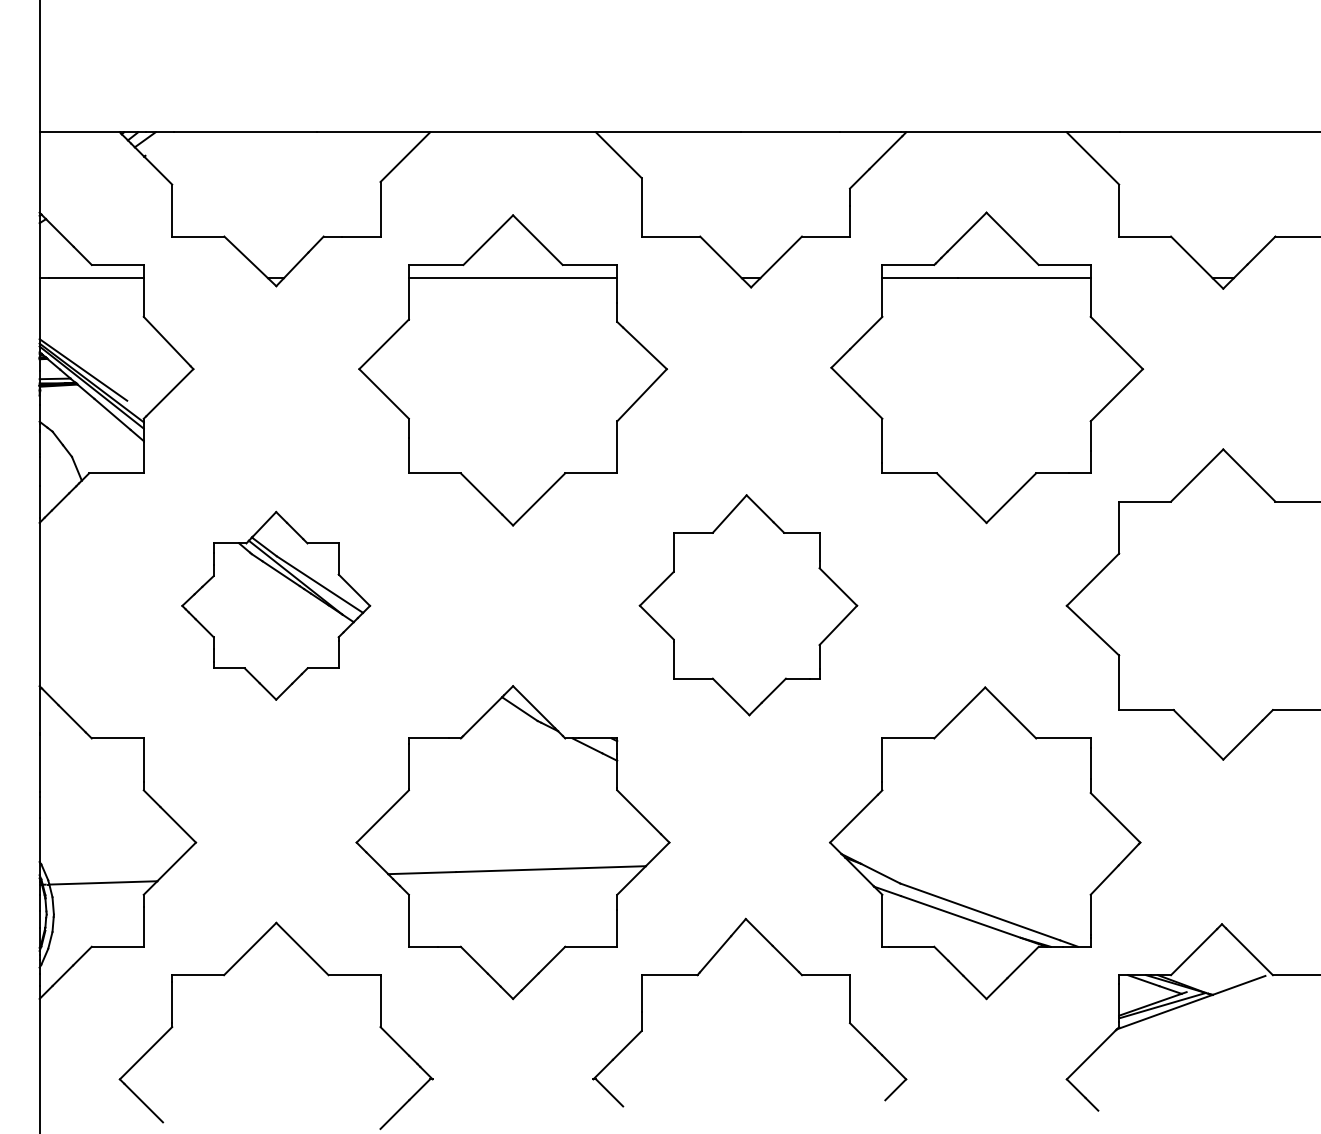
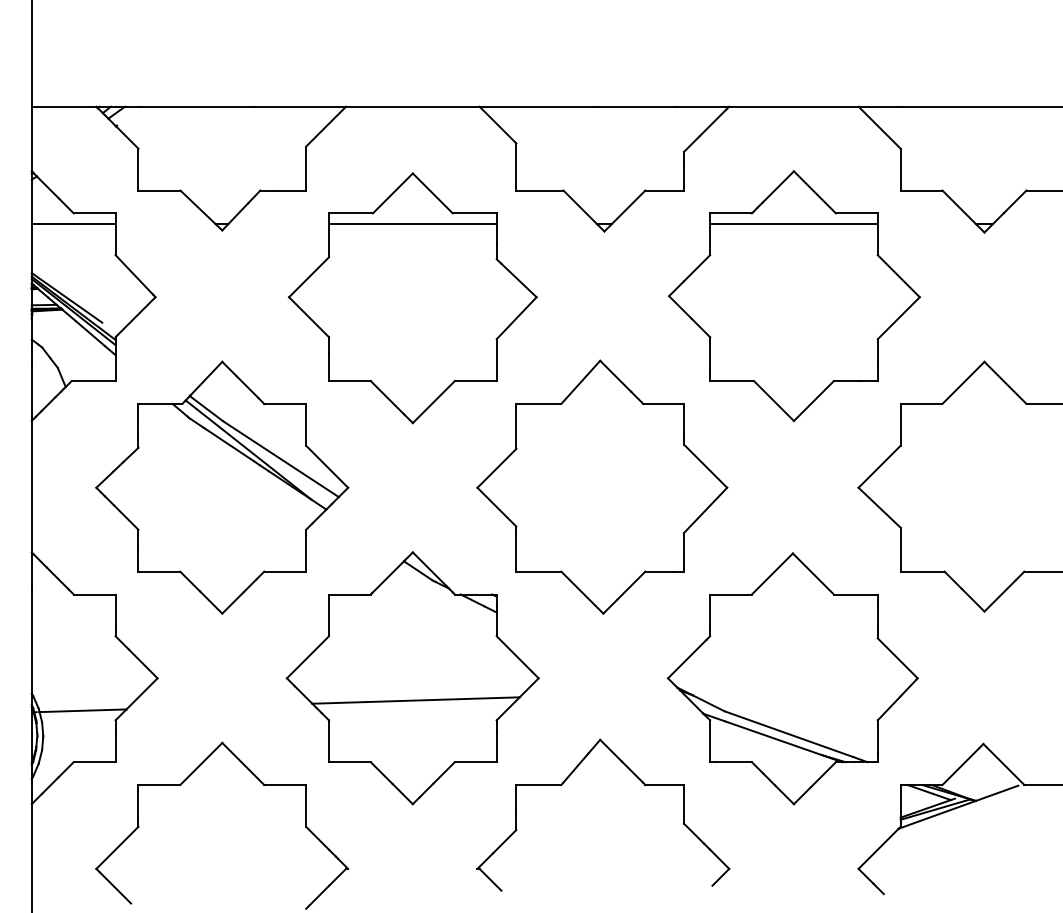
part: (275, 605) -> (221, 487), size x1.67
part: (748, 605) -> (602, 487), size x1.43

